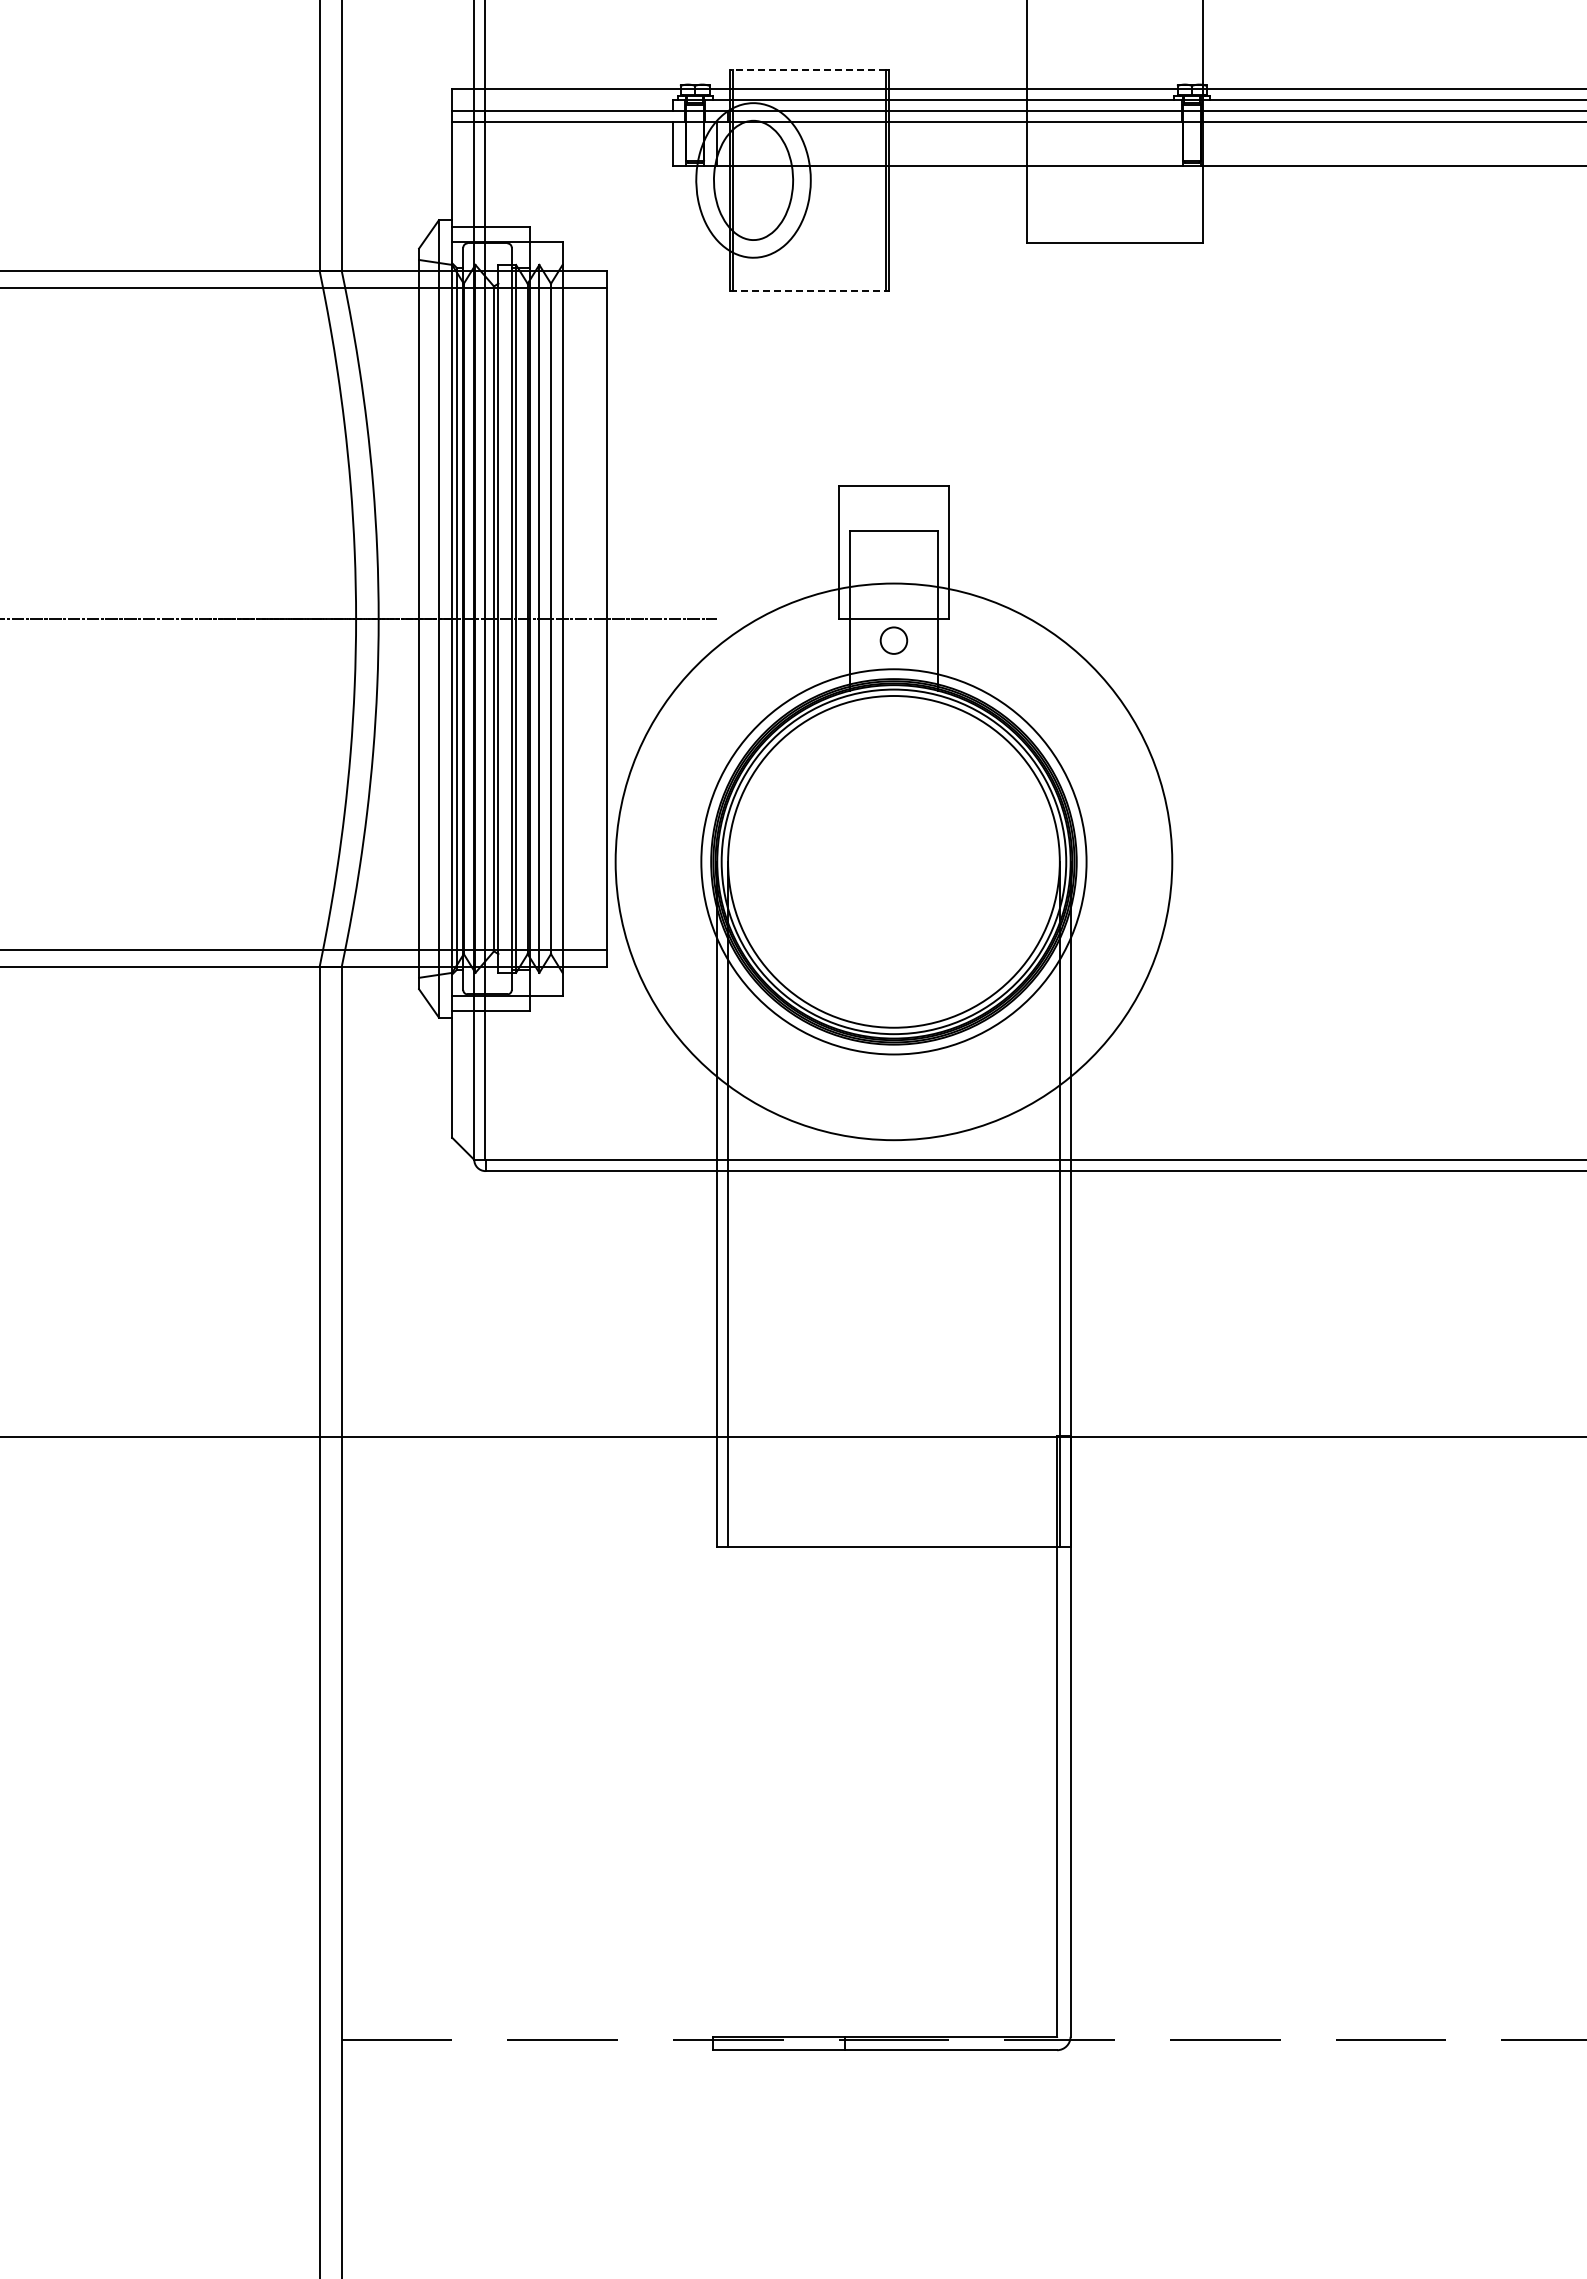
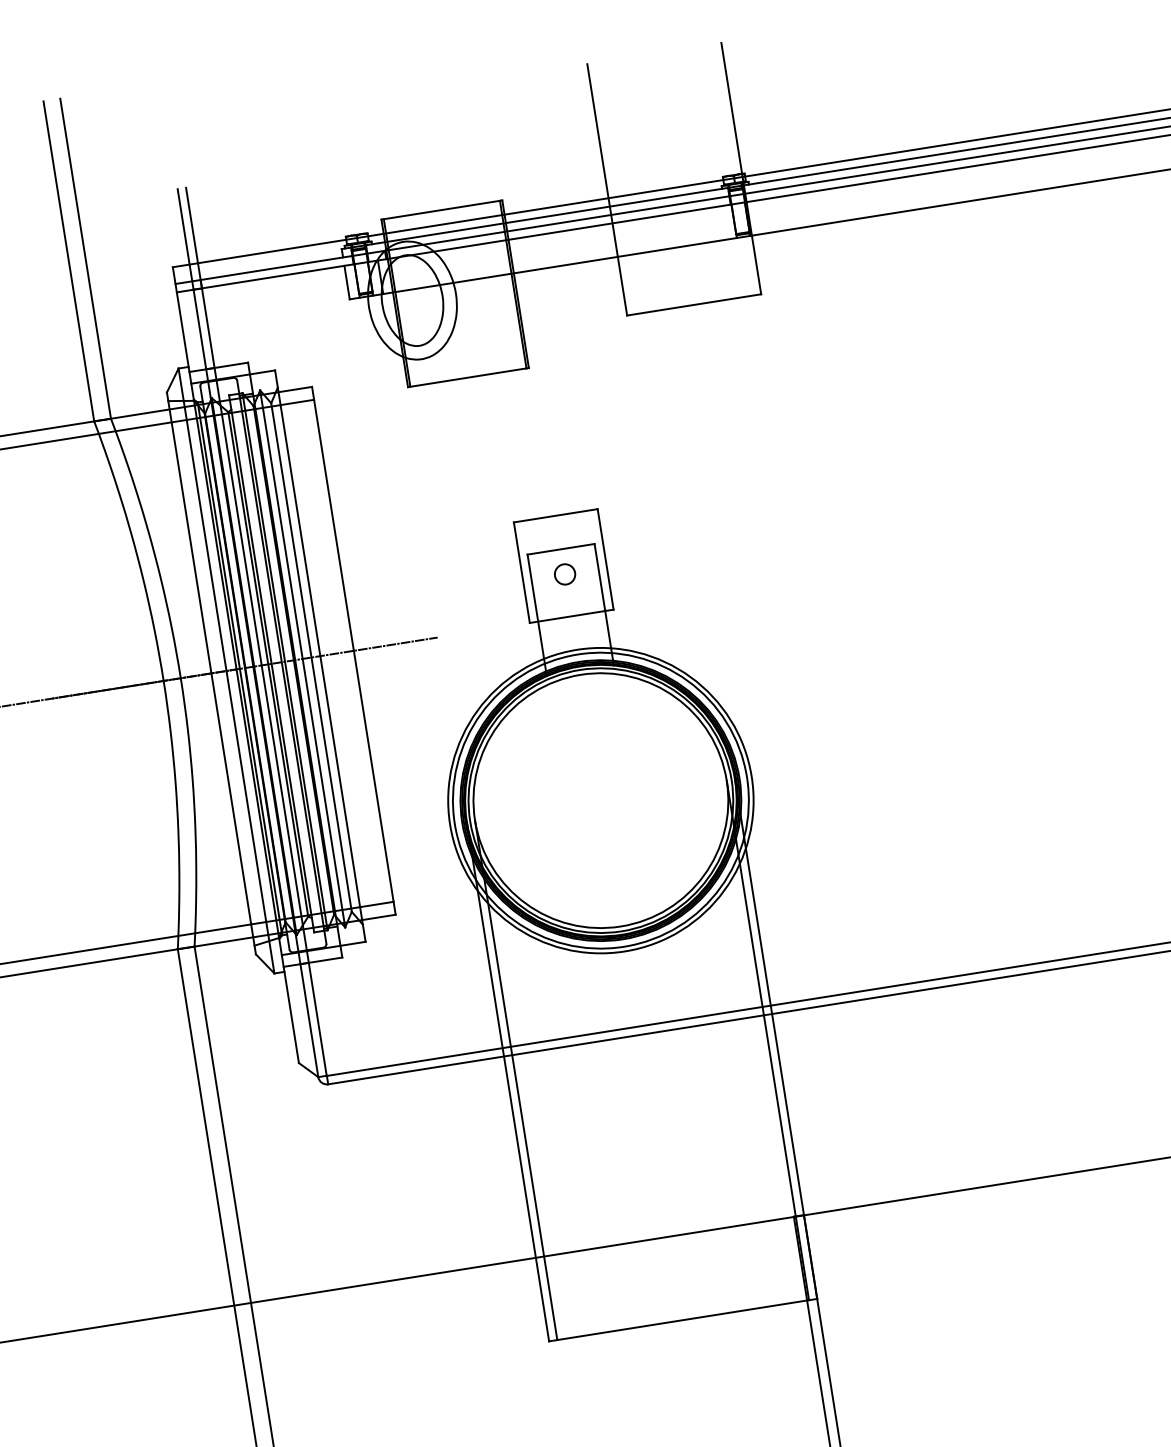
line: (807, 70) -> (440, 210), dashed -> solid
line: (808, 290) -> (467, 377), dashed -> solid
circle: (893, 640) -> (564, 574), moved
circle: (893, 861) -> (600, 800), size x0.71

